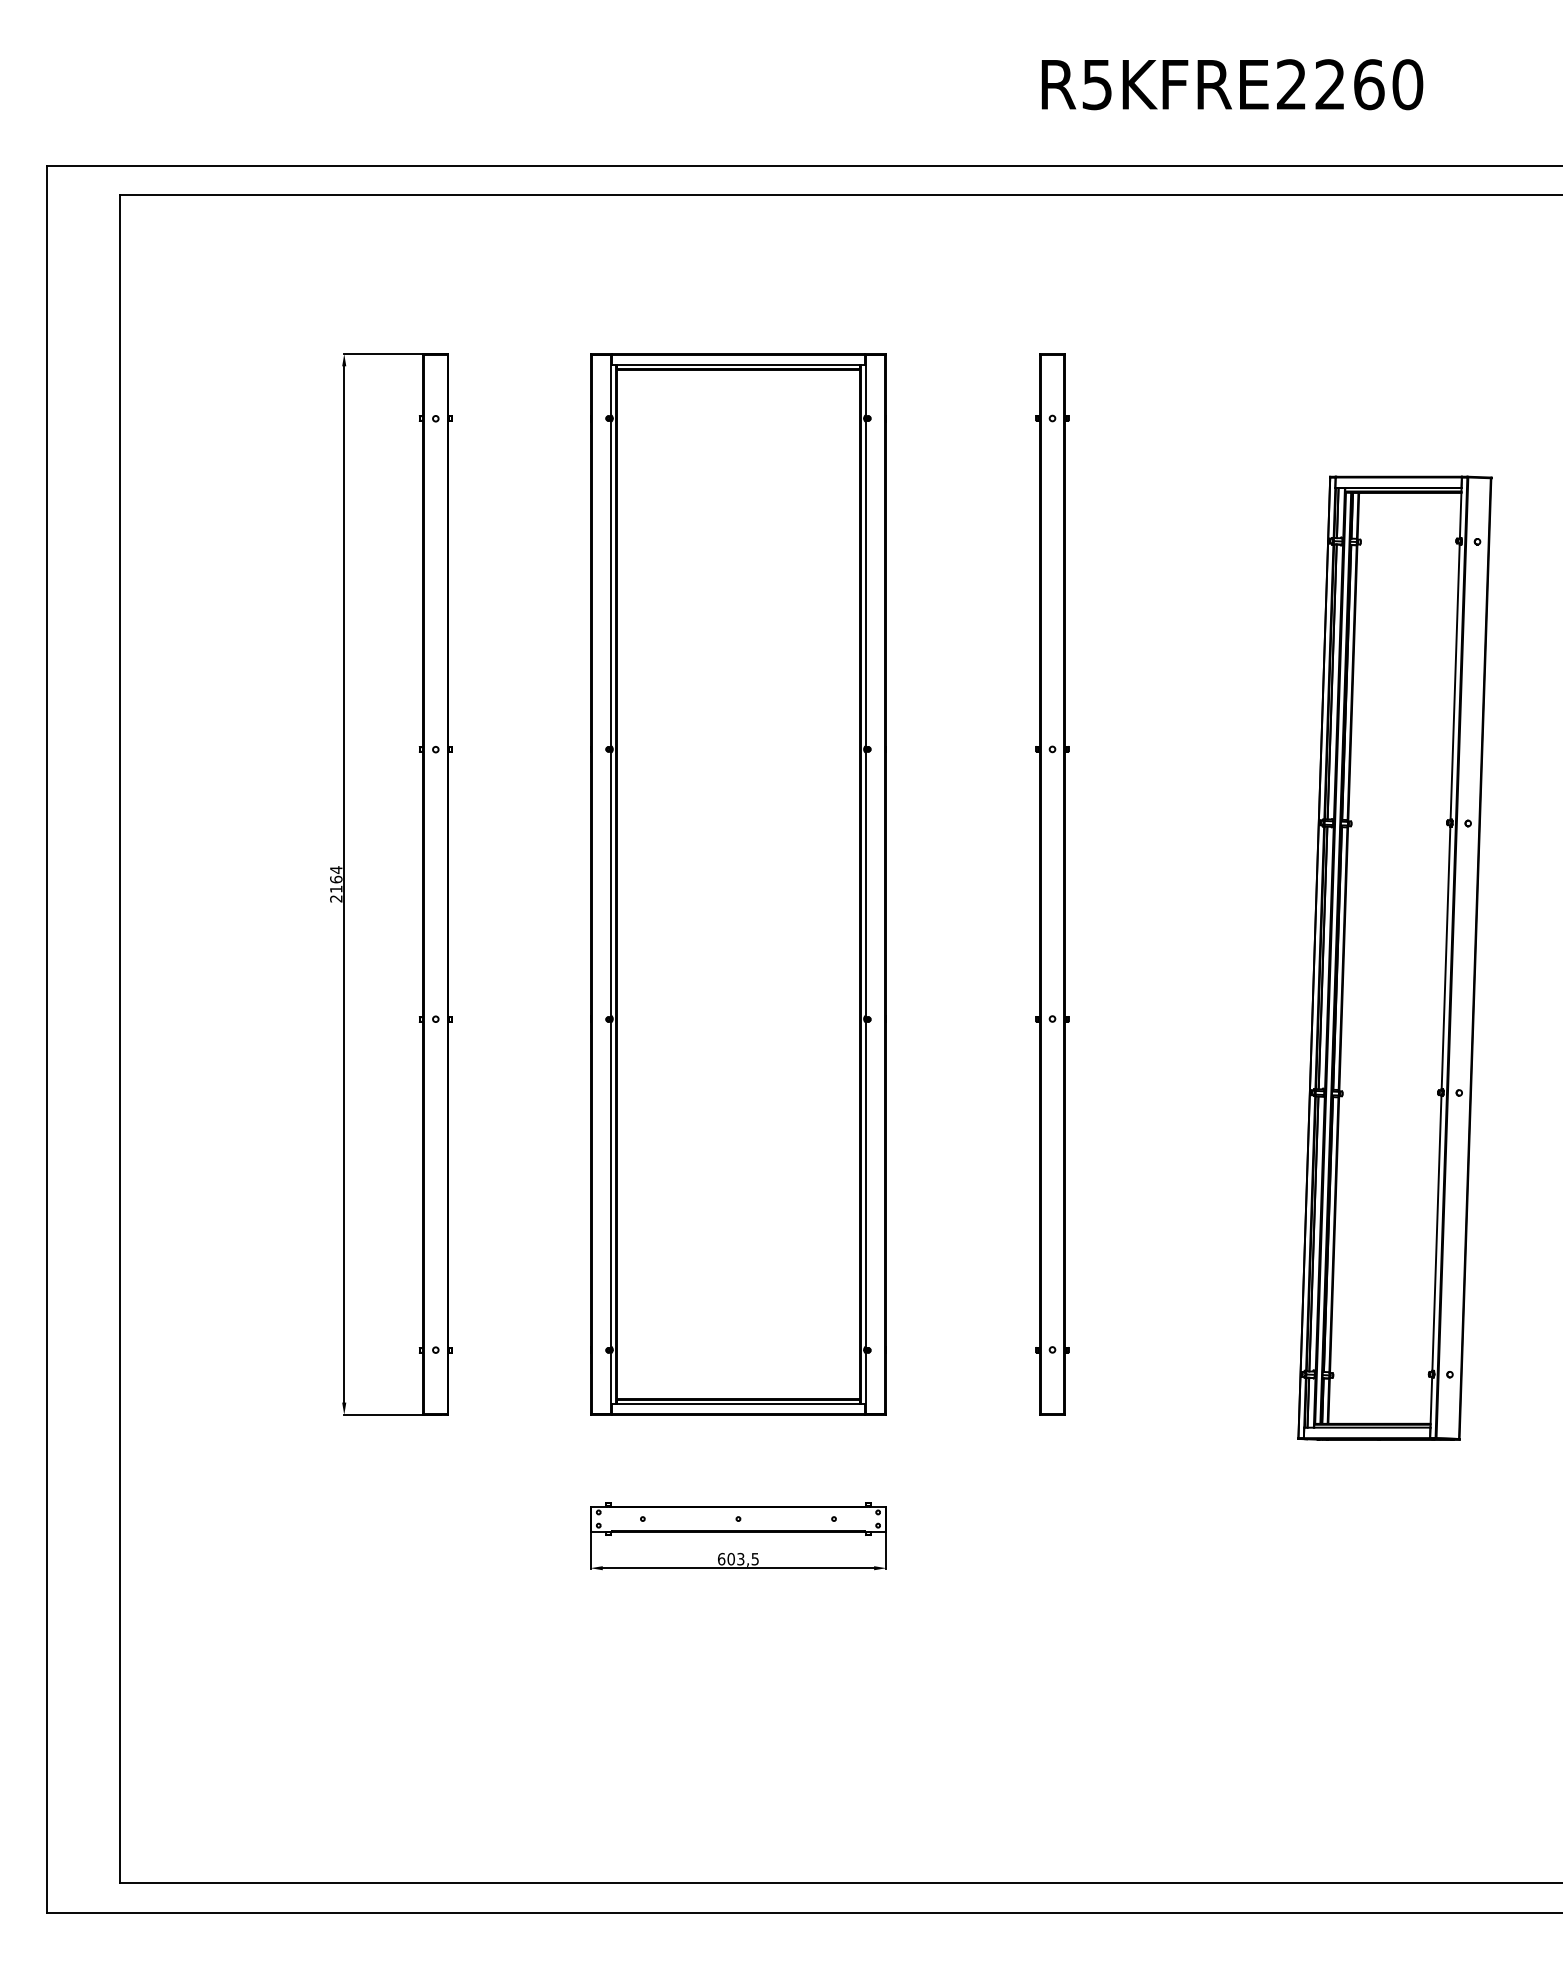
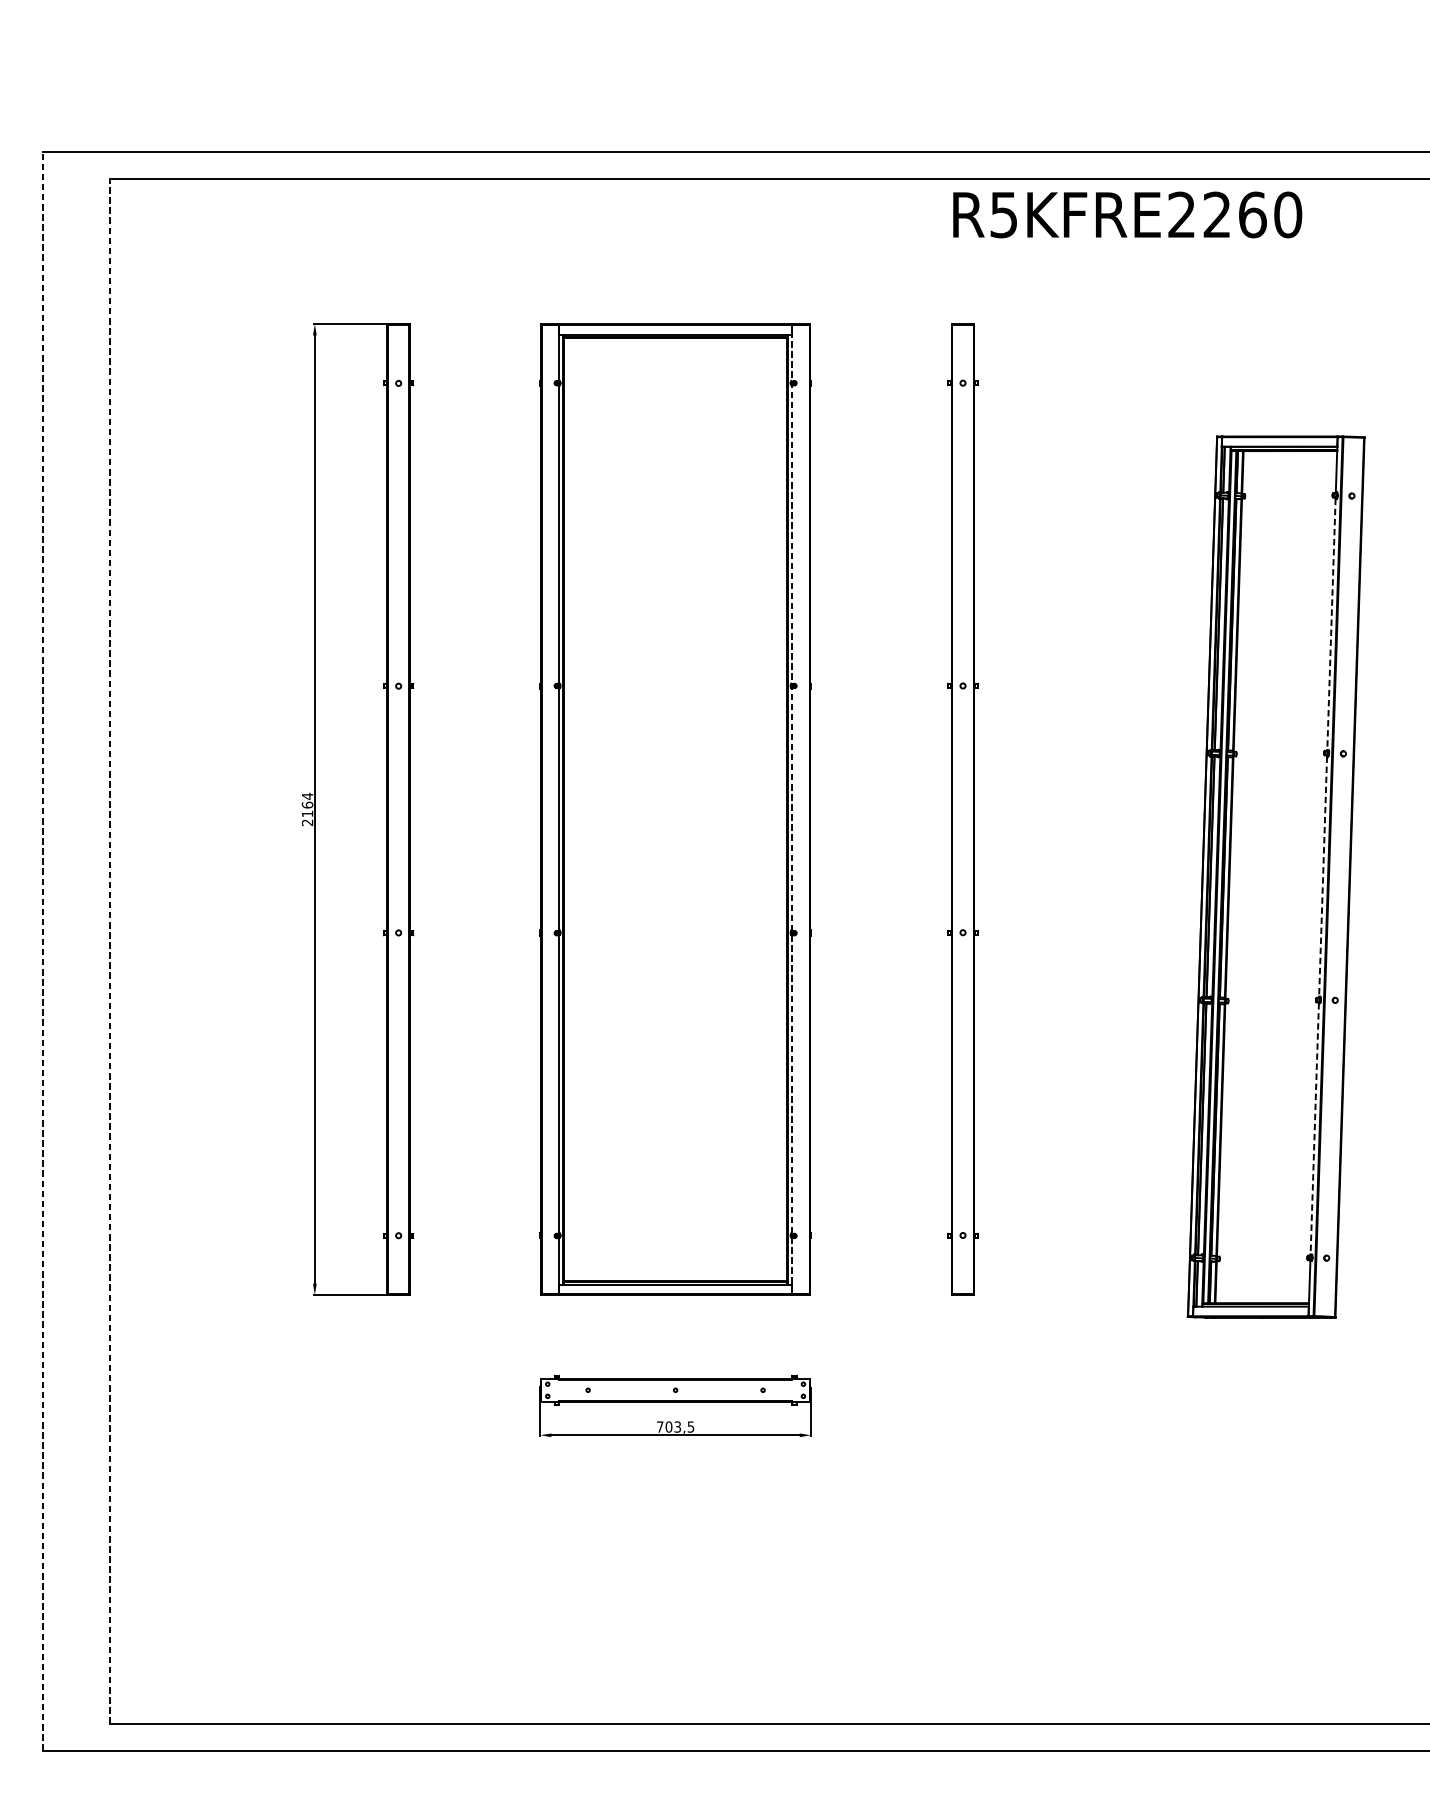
text: (1232, 84) -> (1127, 214), moved
line: (1455, 682) -> (1331, 624), solid -> dashed
line: (865, 883) -> (791, 808), solid -> dashed
line: (1446, 958) -> (1323, 877), solid -> dashed
line: (120, 1038) -> (110, 950), solid -> dashed
line: (46, 1039) -> (42, 951), solid -> dashed
line: (1436, 1233) -> (1314, 1128), solid -> dashed
text: (721, 1558) -> (660, 1426), 603,5 -> 703,5

